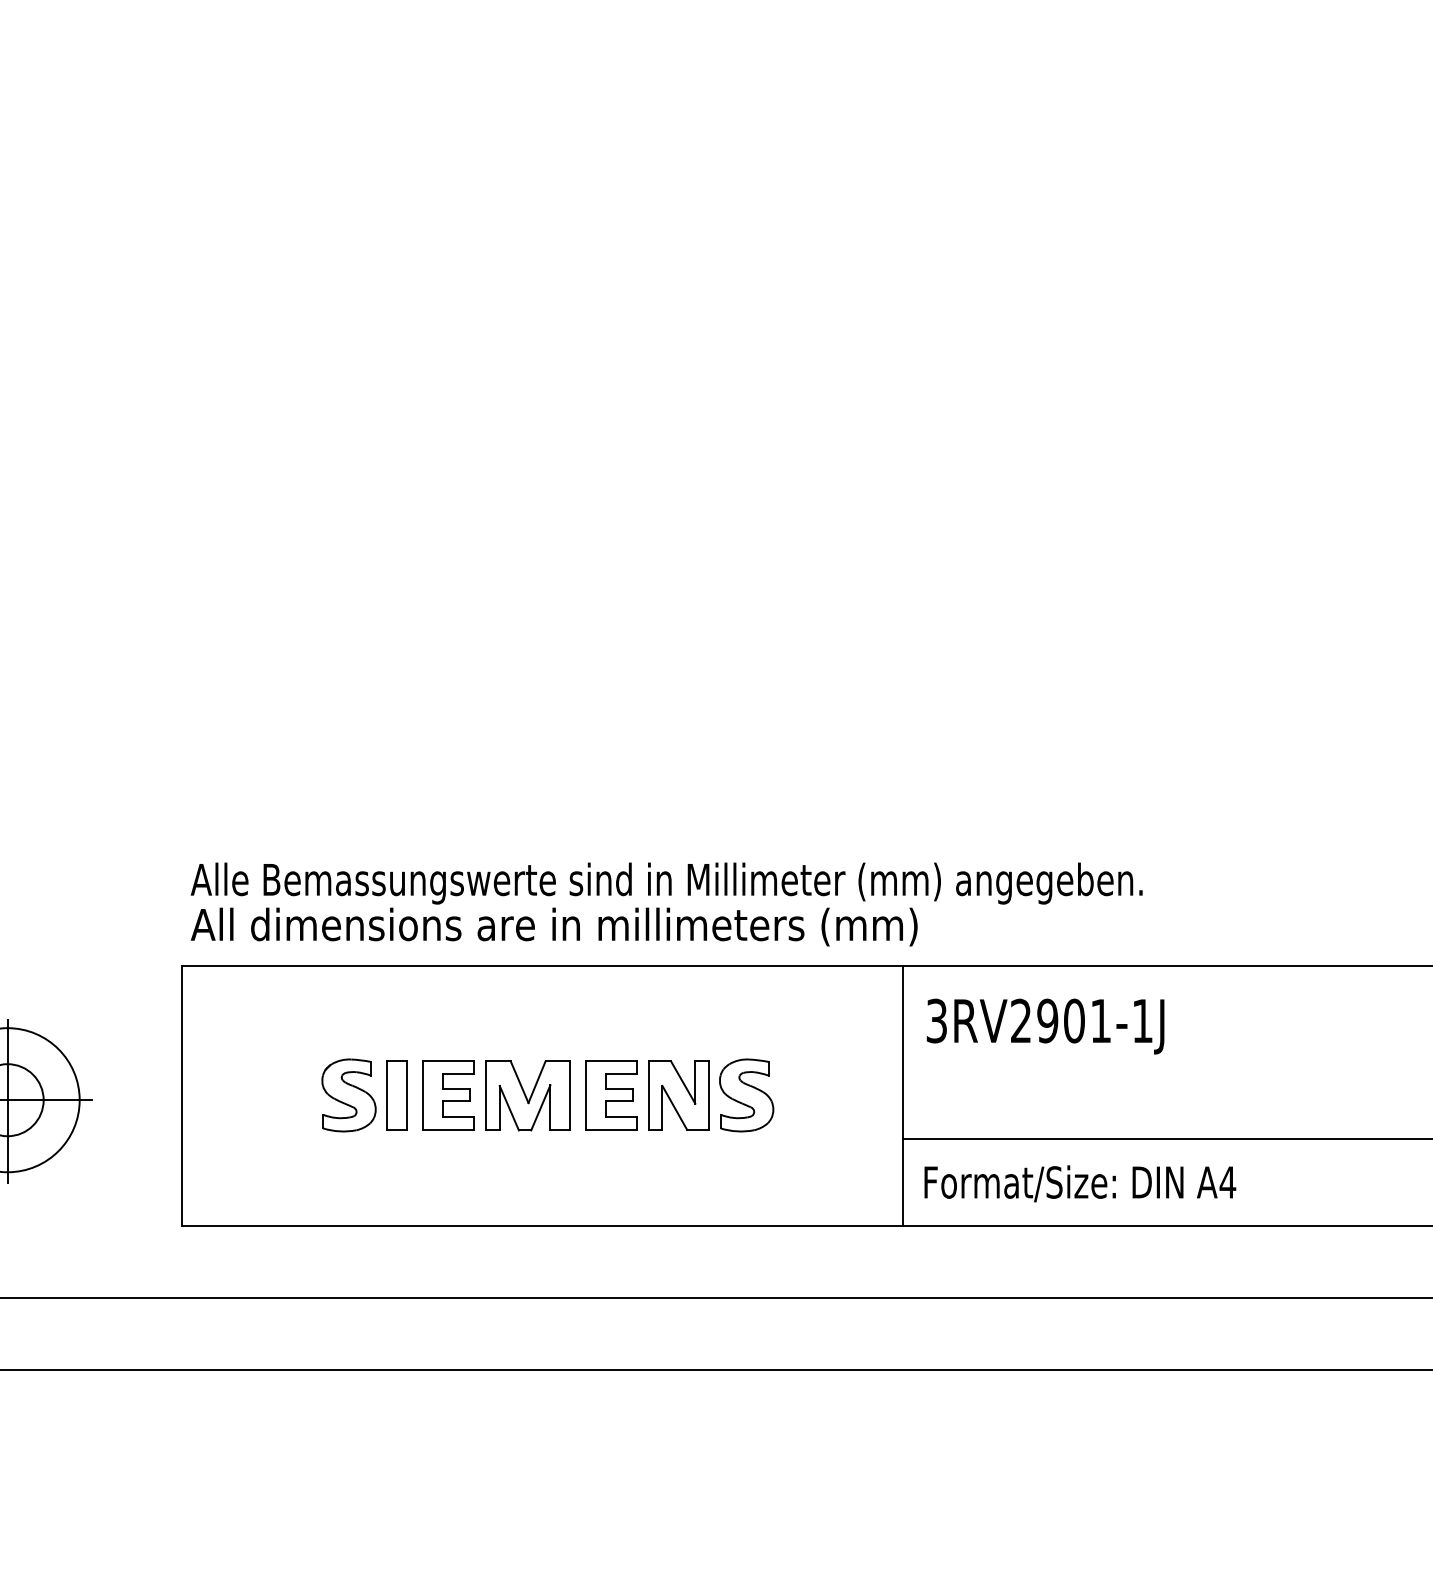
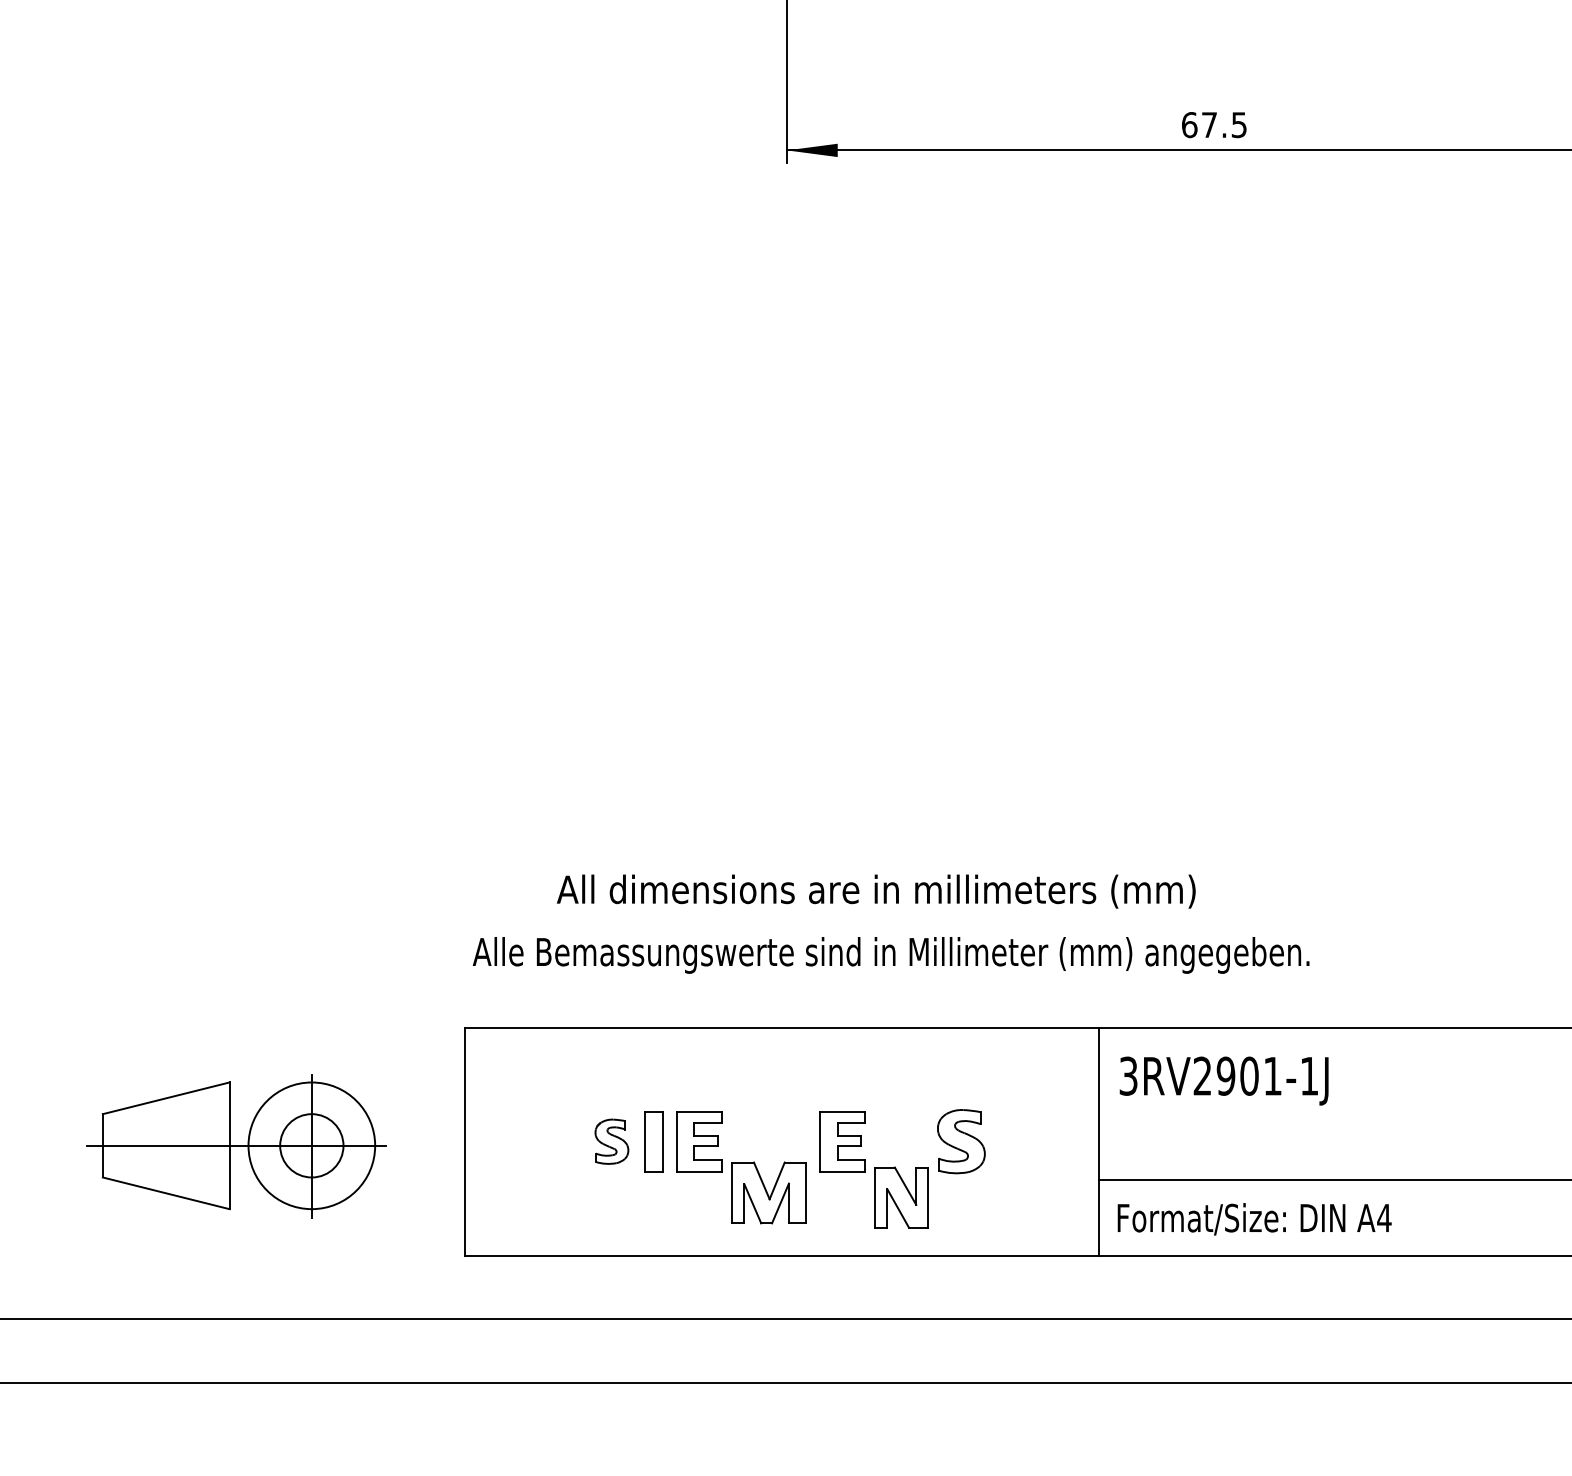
text: (554, 926) -> (876, 891), moved
part: (348, 1095) -> (611, 1141), size x0.7
part: (527, 1095) -> (768, 1192), moved
part: (678, 1095) -> (901, 1197), moved

